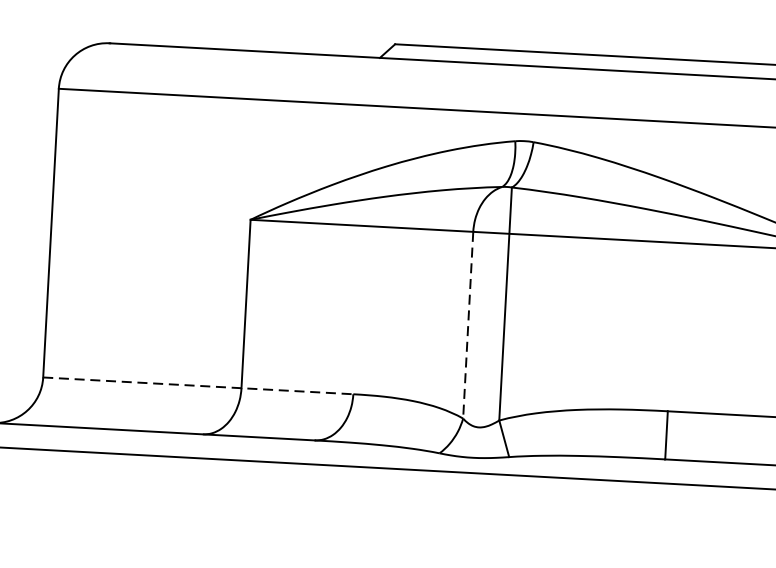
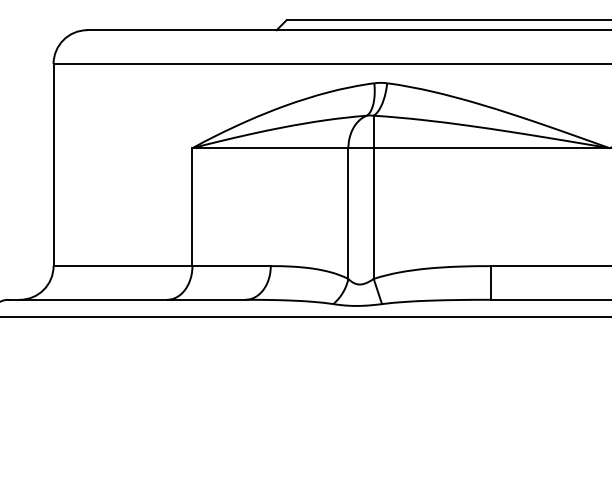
line: (468, 326) -> (348, 214), dashed -> solid
line: (198, 386) -> (162, 266), dashed -> solid

